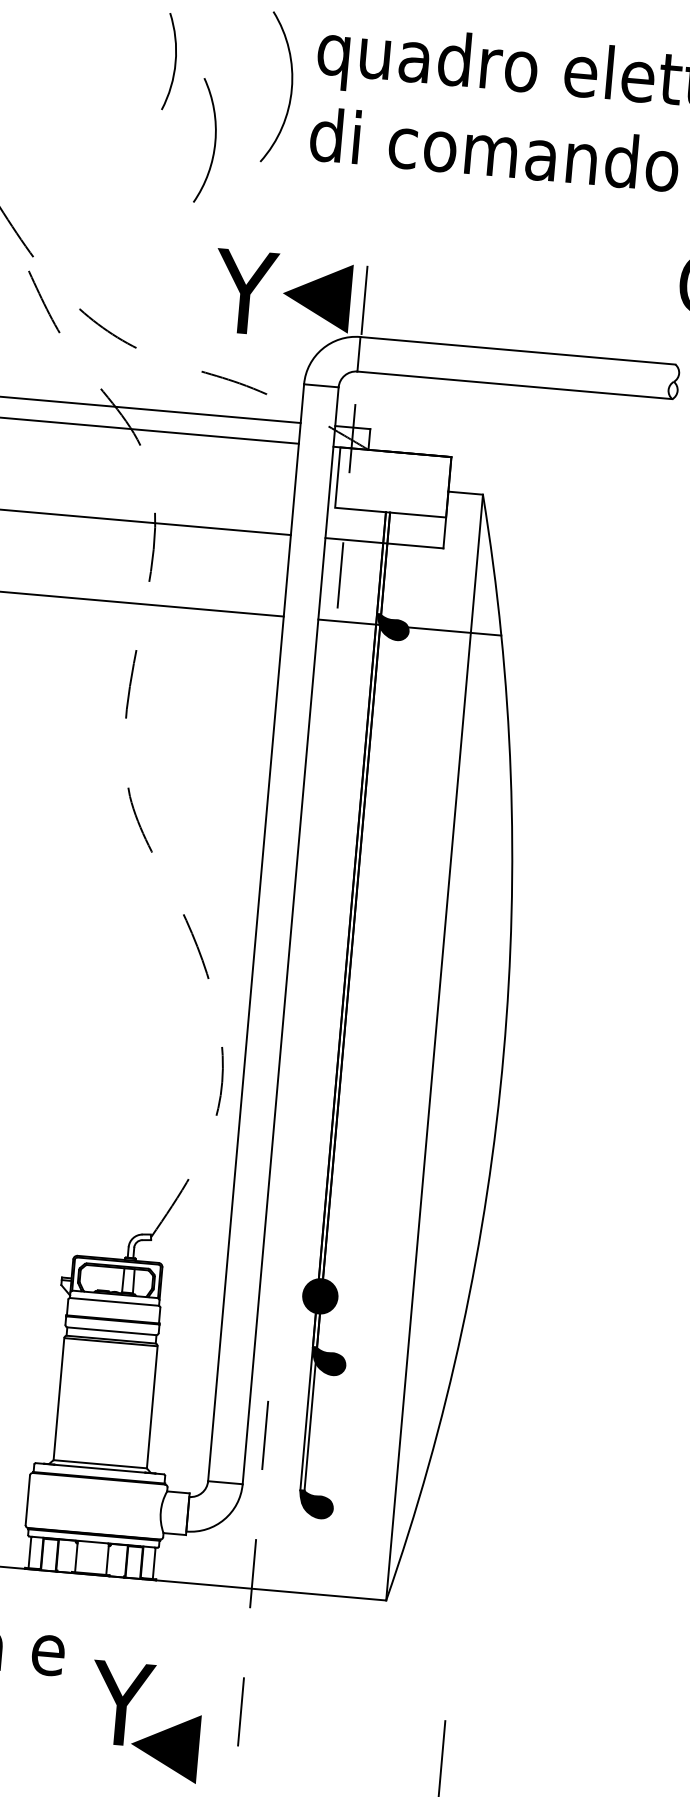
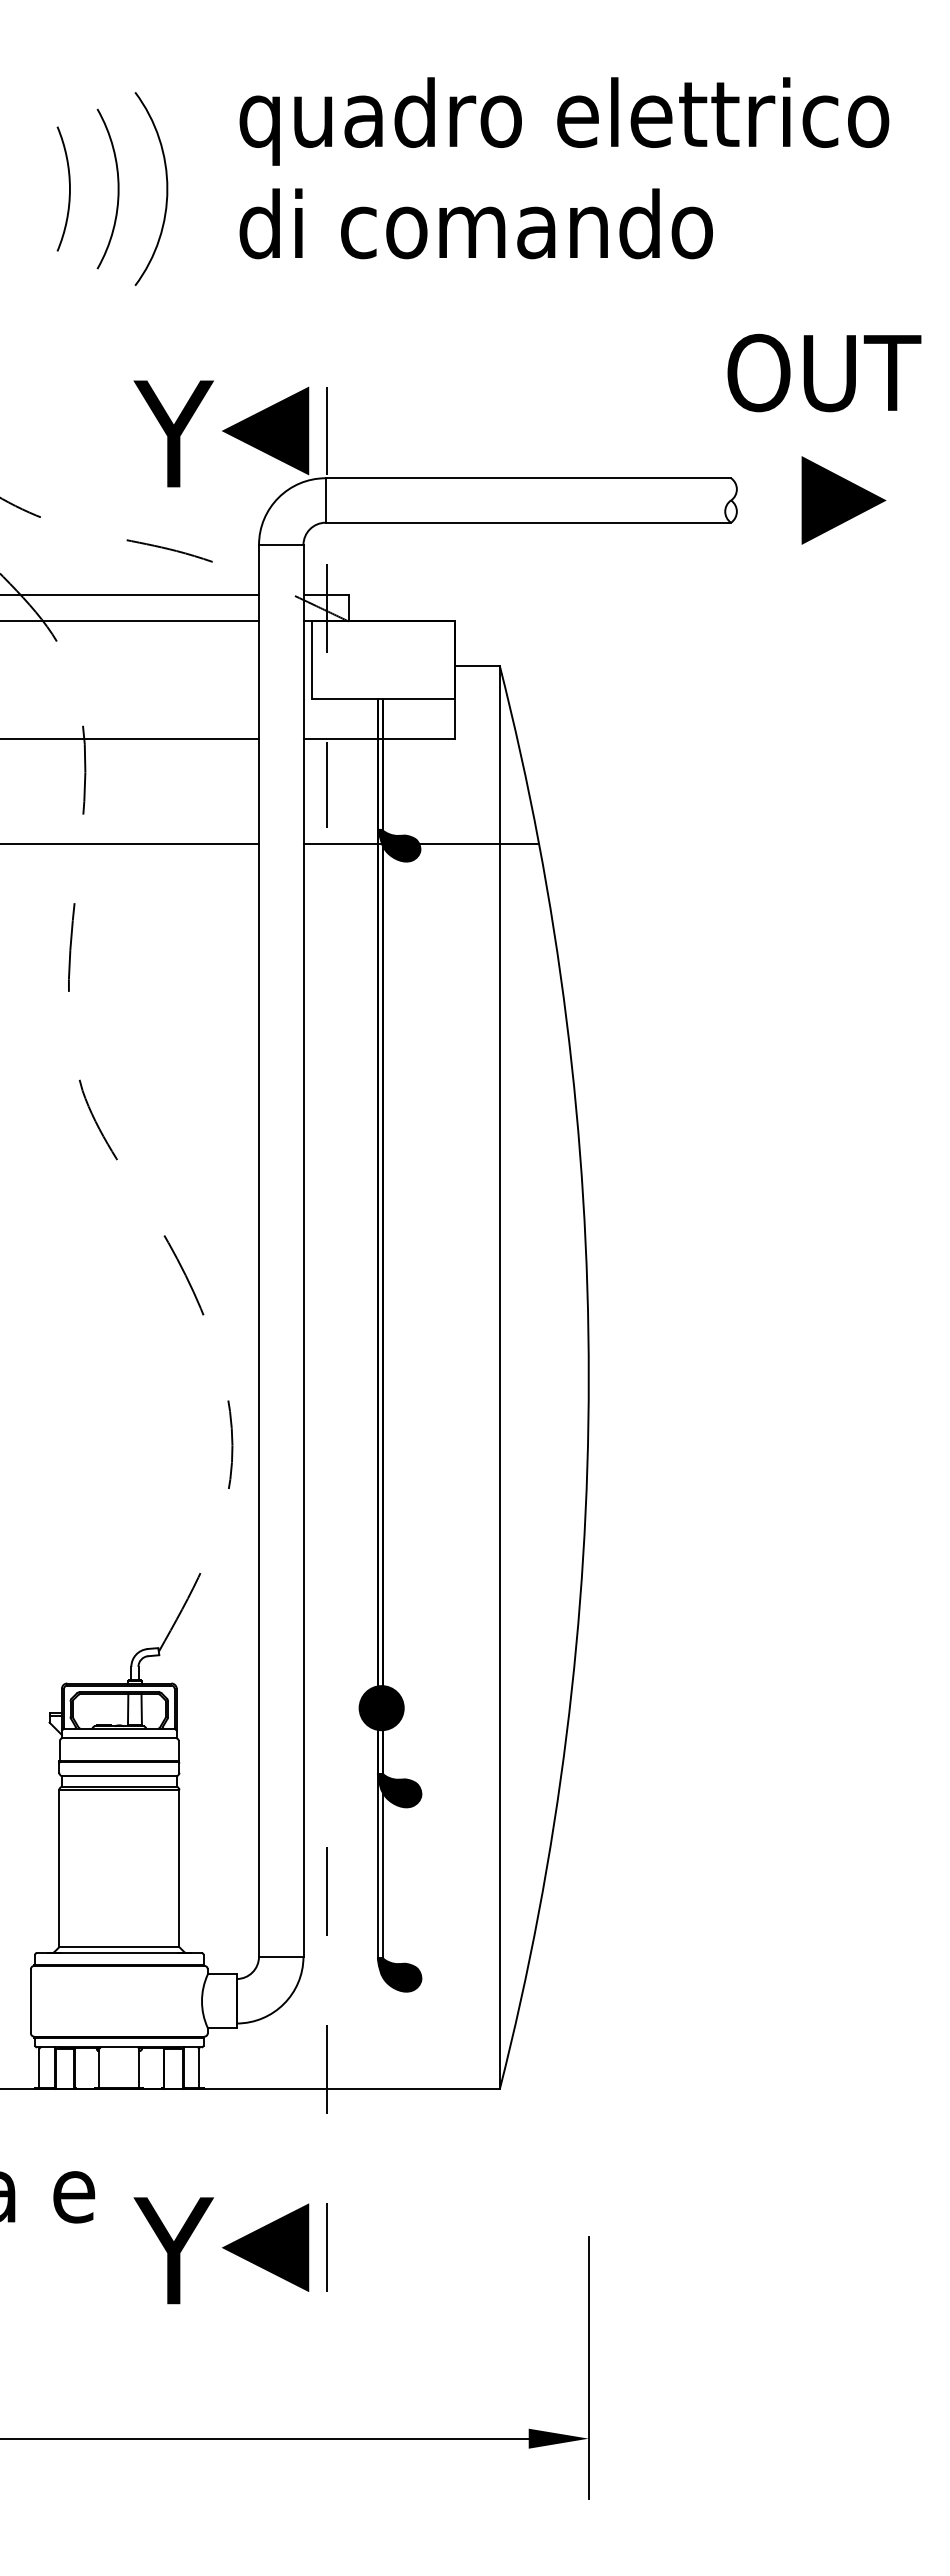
arc: (175, 61) -> (69, 188), moved
arc: (291, 88) -> (166, 188), moved
arc: (214, 141) -> (117, 188), moved
line: (164, 1746) -> (265, 2247), moved

